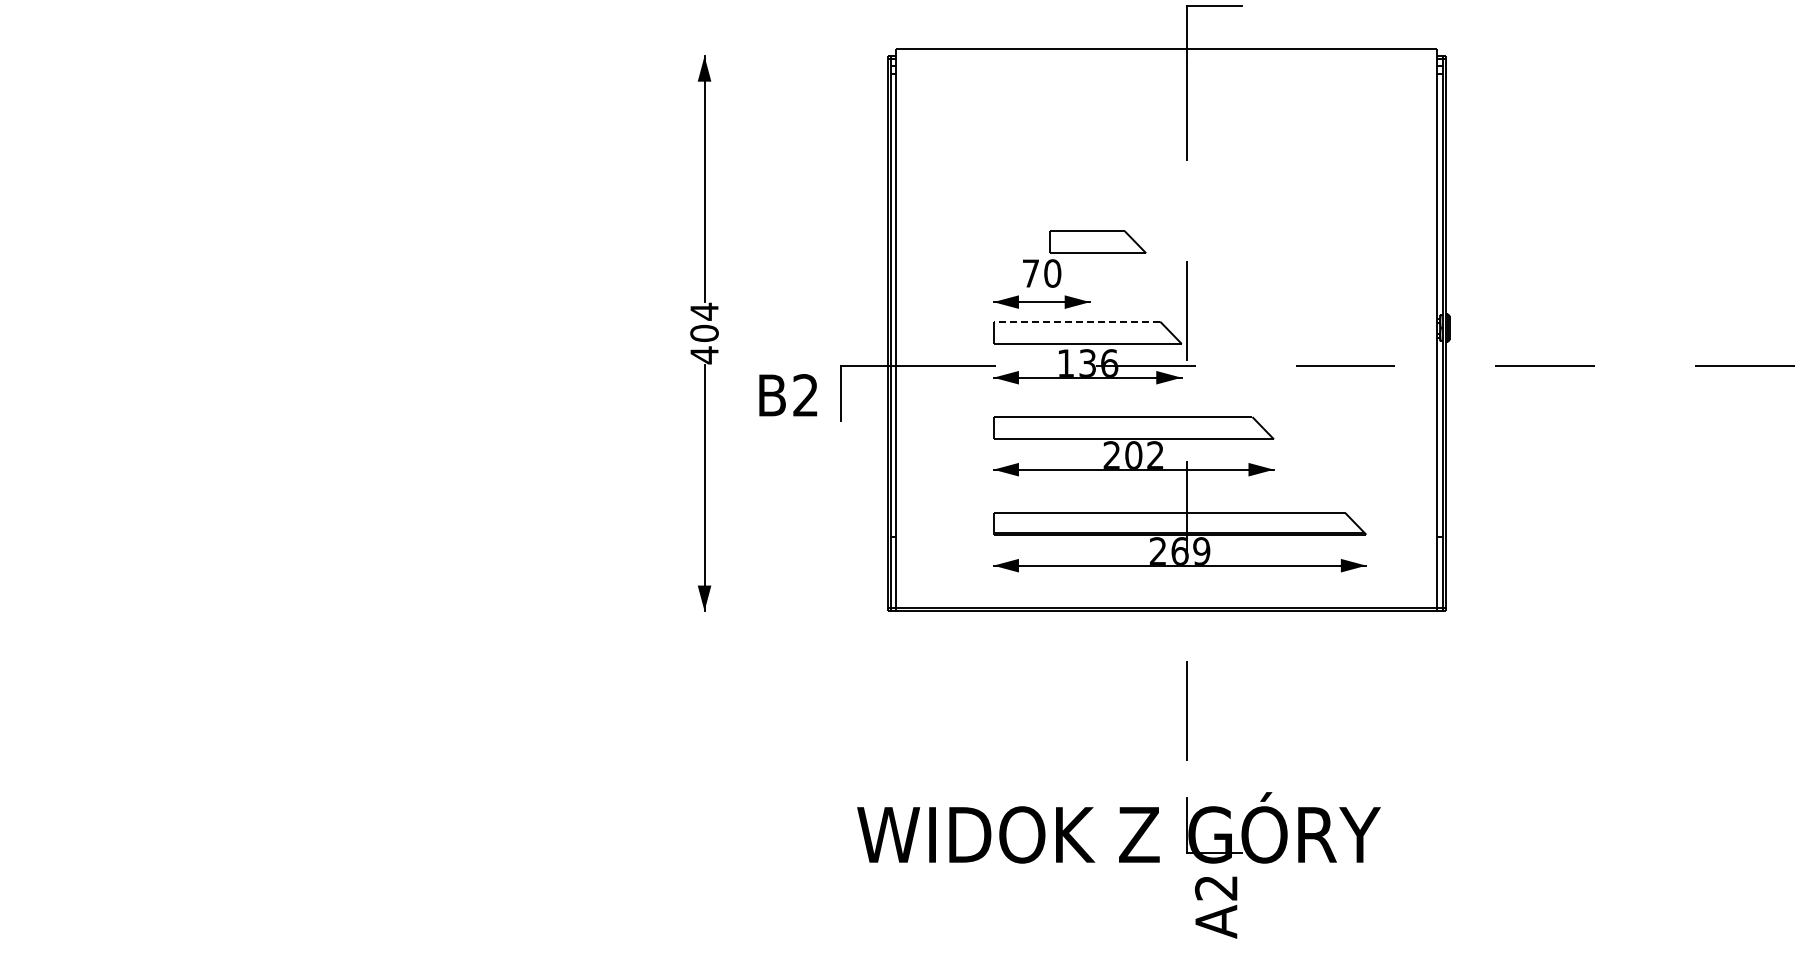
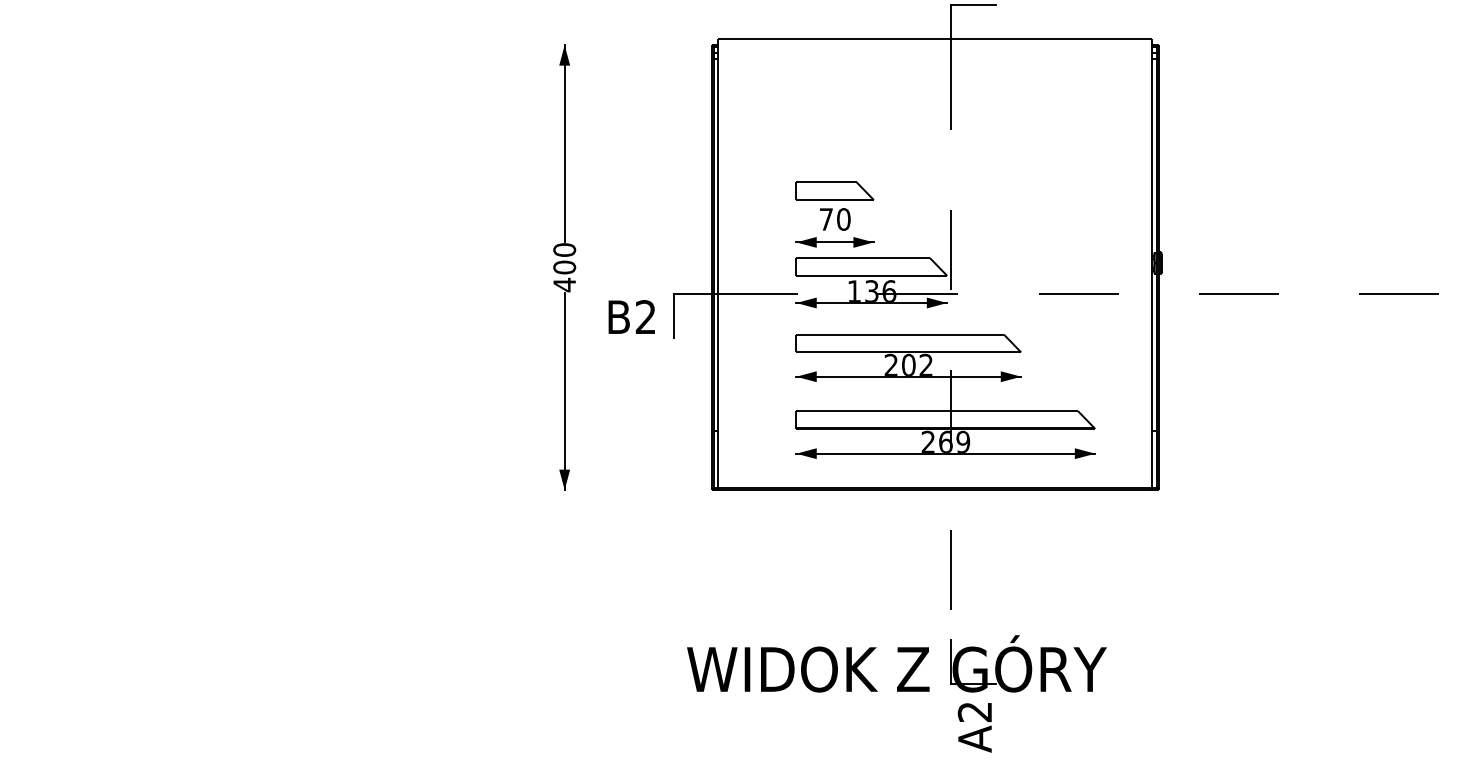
part: (1097, 241) -> (834, 190), moved
text: (704, 311) -> (564, 249), 404 -> 400
line: (1076, 321) -> (862, 257), dashed -> solid

